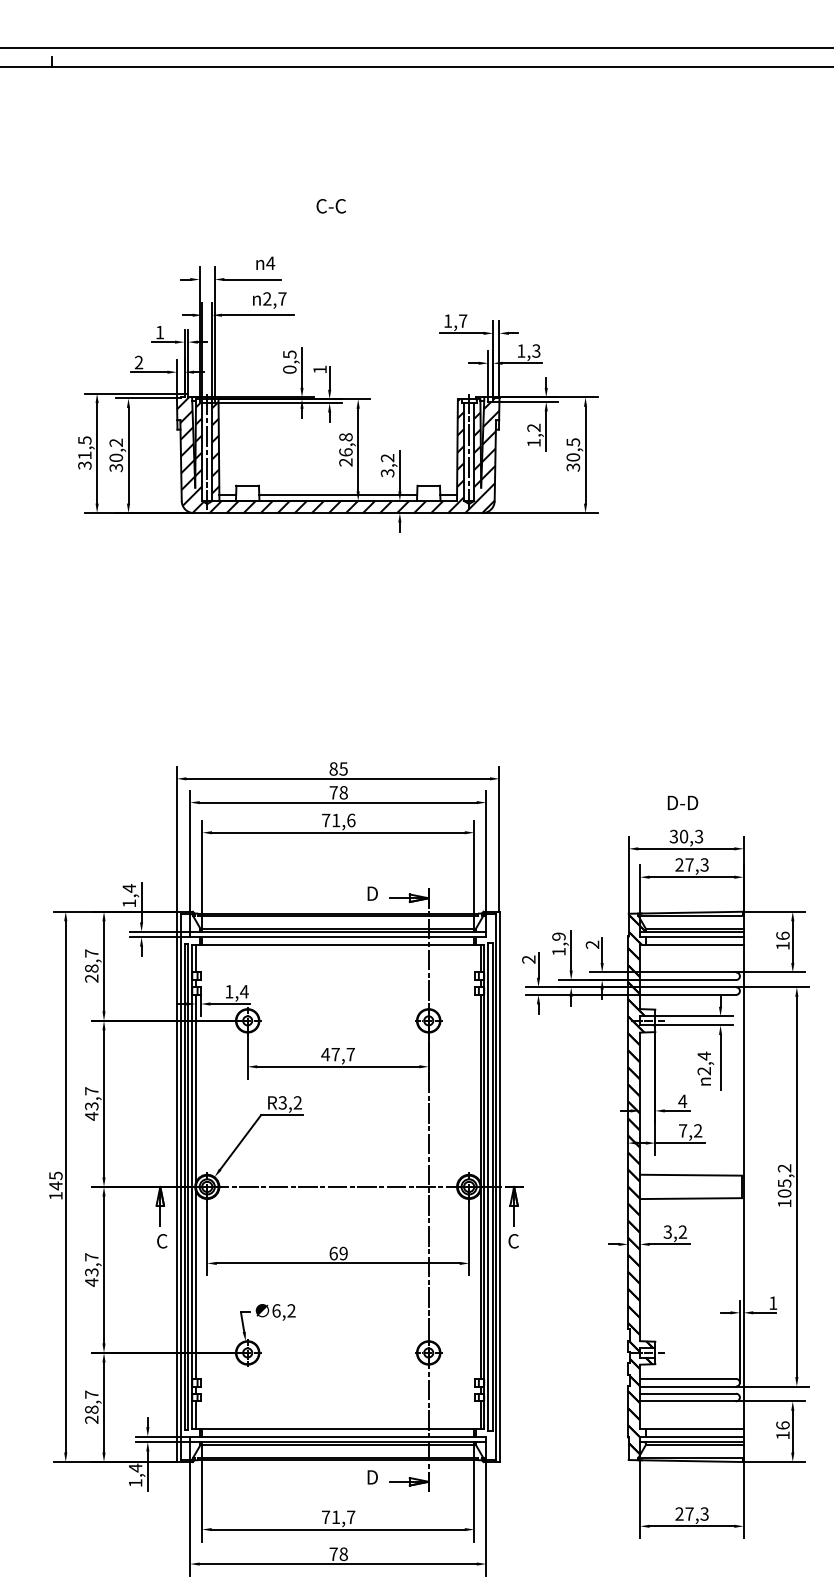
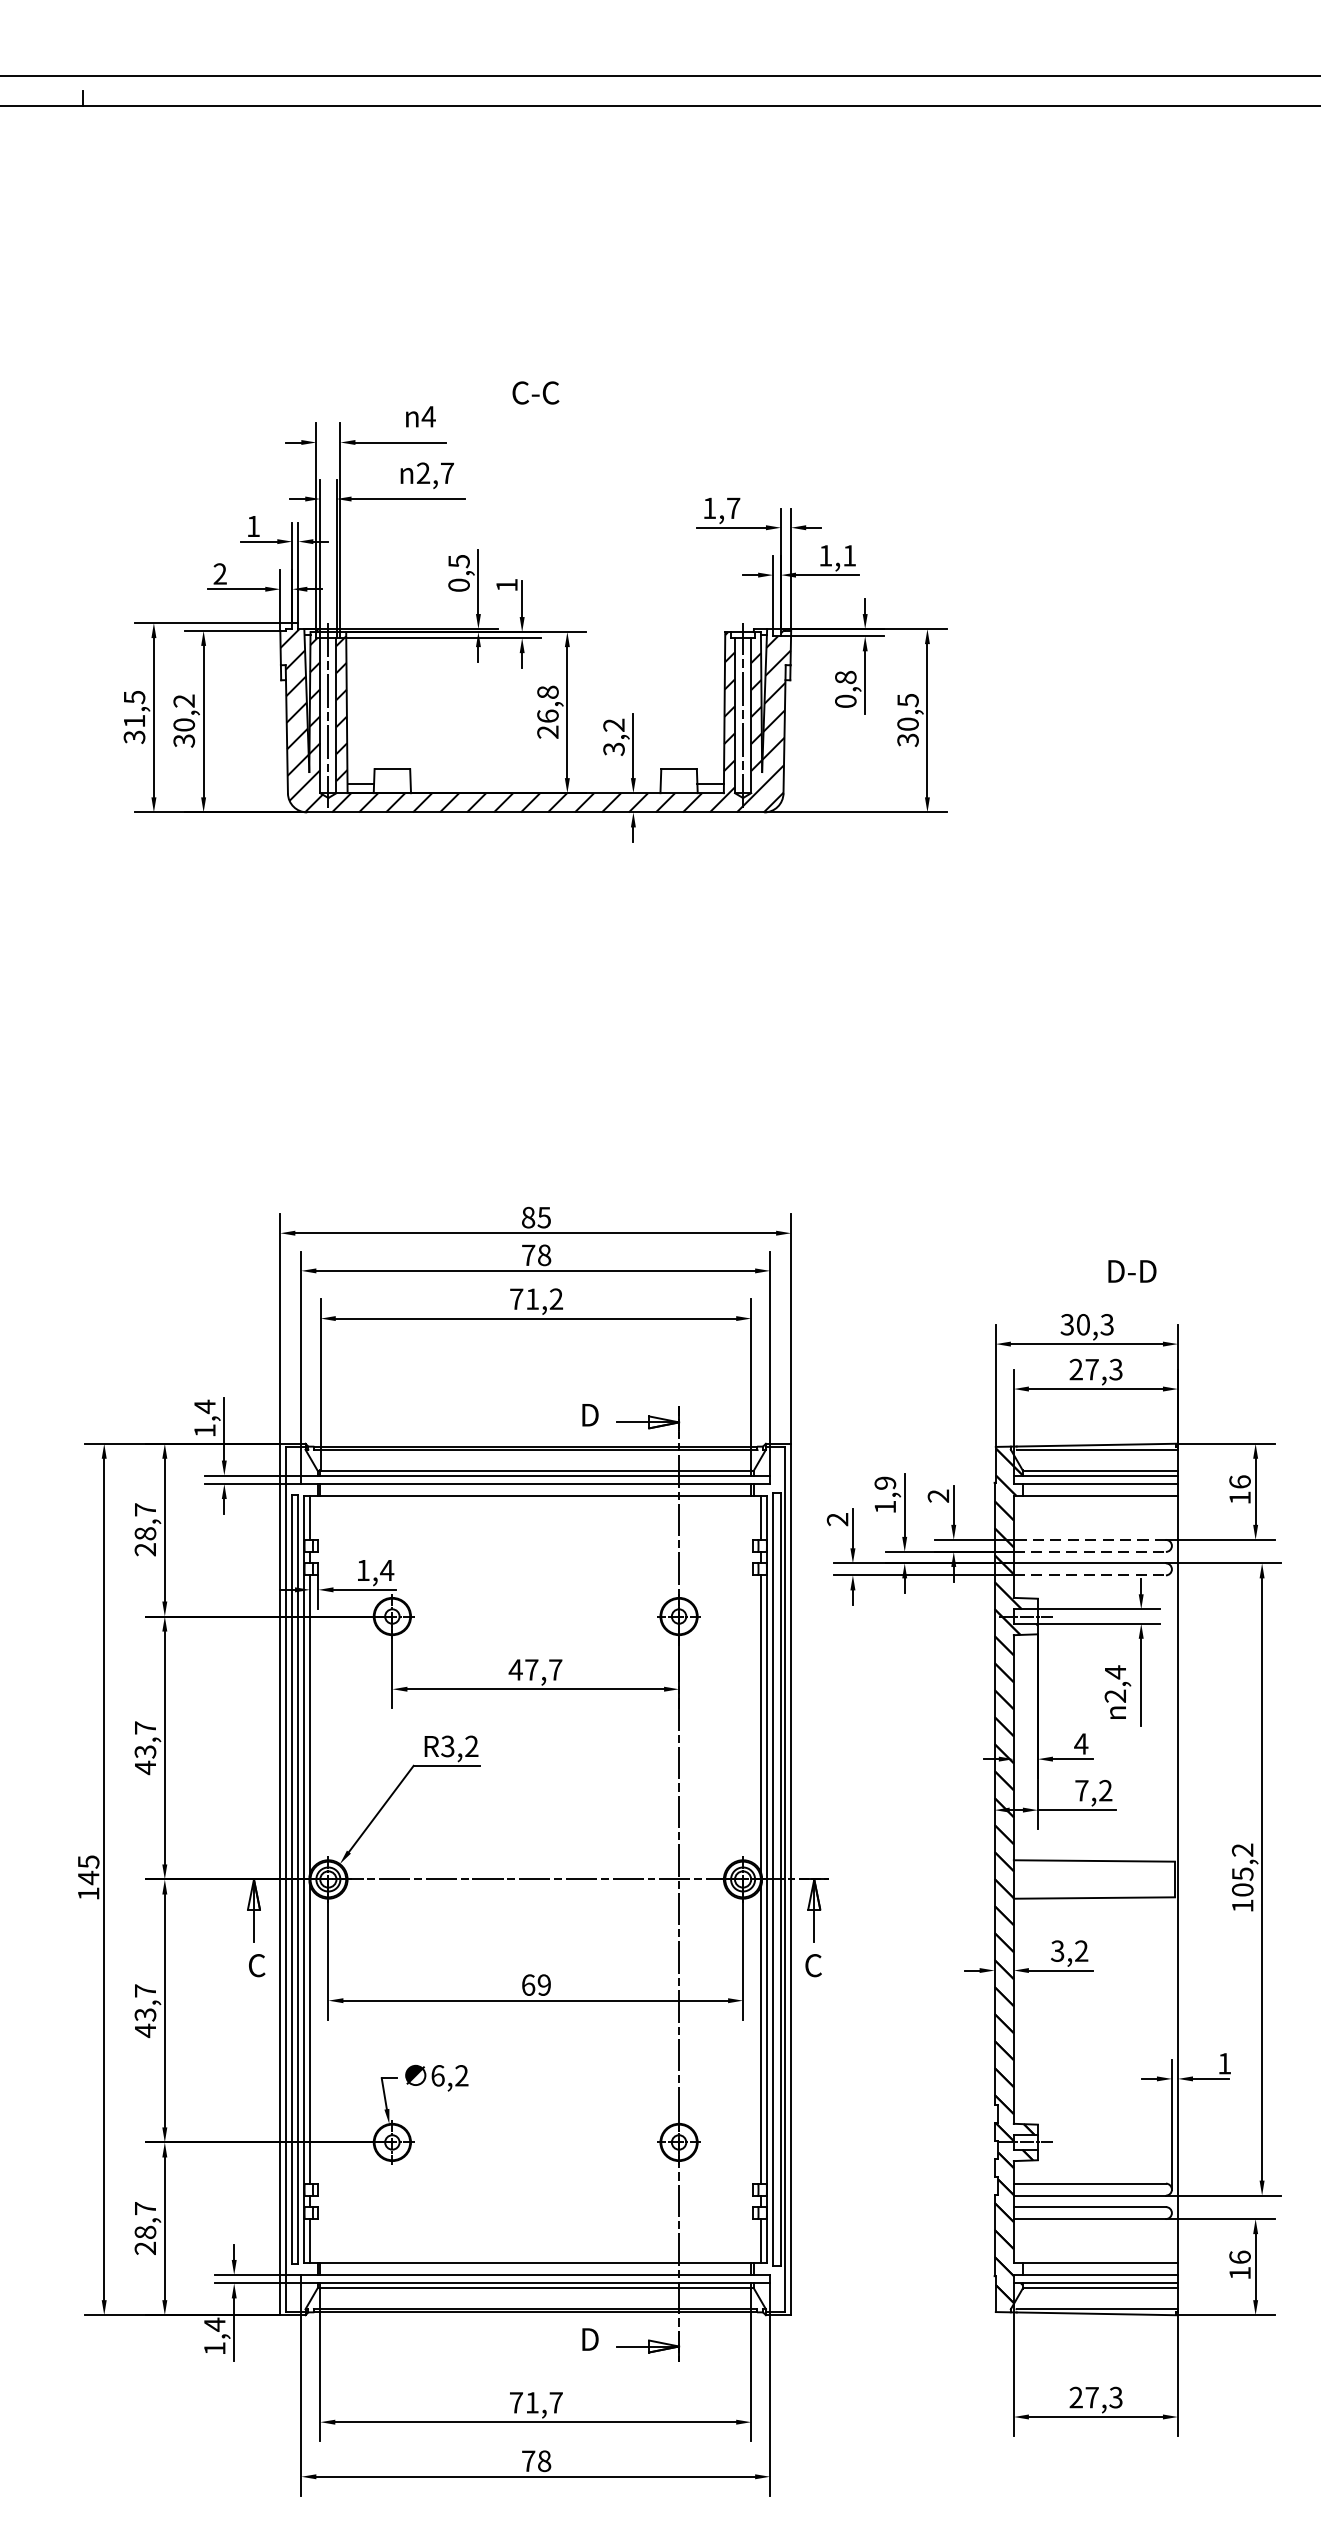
text: (330, 206) -> (534, 393), moved
text: (536, 350) -> (849, 554), 1,3 -> 1,1
text: (533, 435) -> (845, 689), 1,2 -> 0,8
line: (338, 495) -> (536, 784), removed
text: (682, 802) -> (1131, 1270), moved
text: (351, 820) -> (556, 1299), 71,6 -> 71,2
line: (687, 972) -> (1088, 1539), solid -> dashed
line: (688, 980) -> (1090, 1552), solid -> dashed
line: (688, 994) -> (1090, 1574), solid -> dashed

